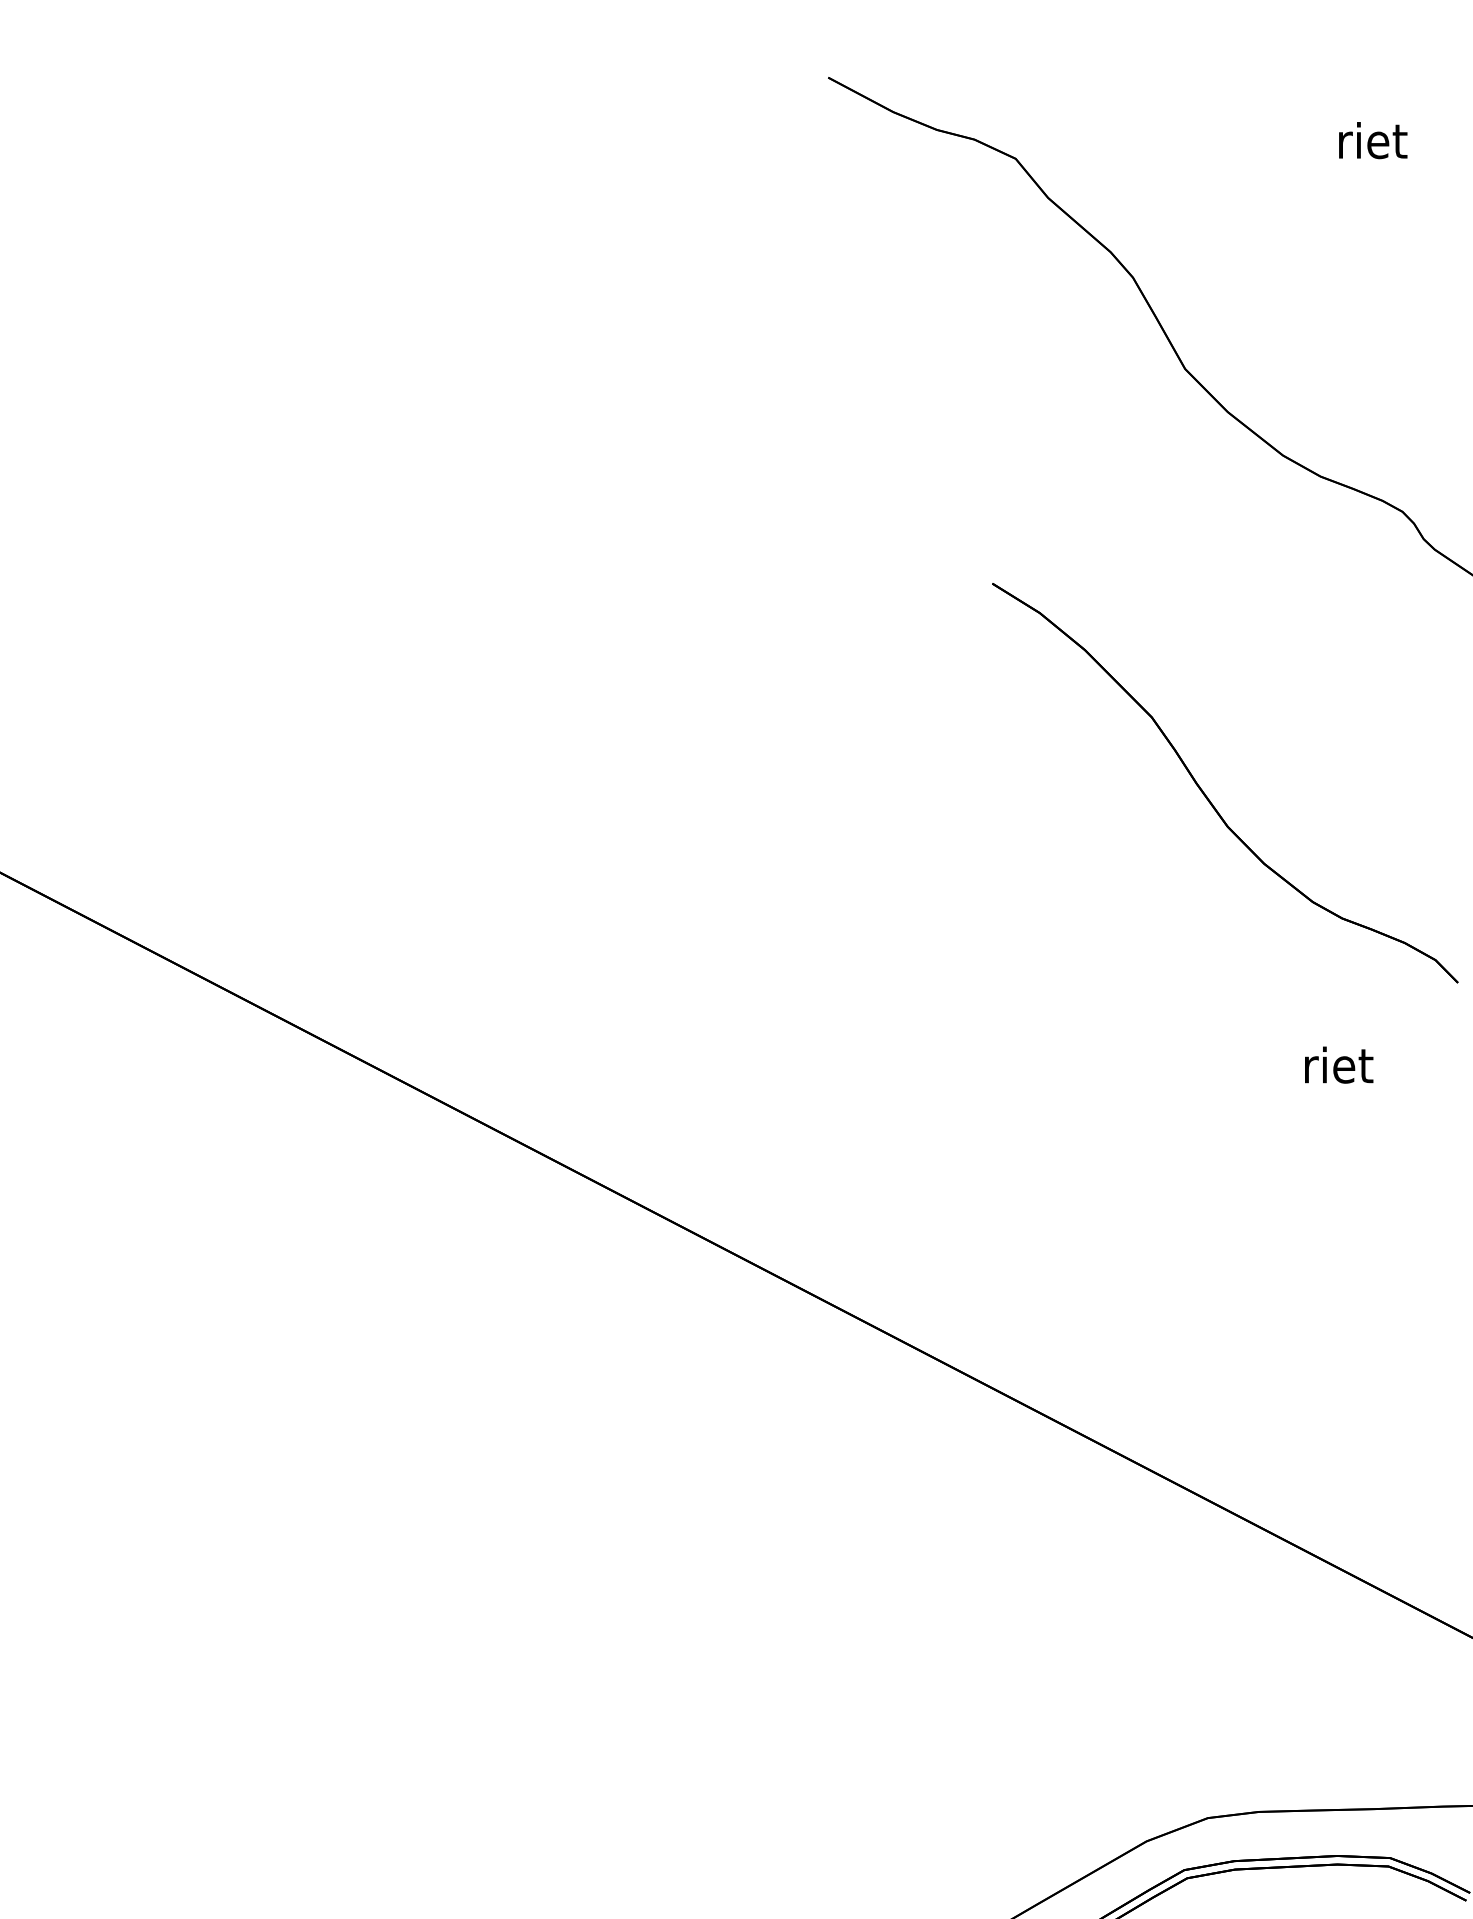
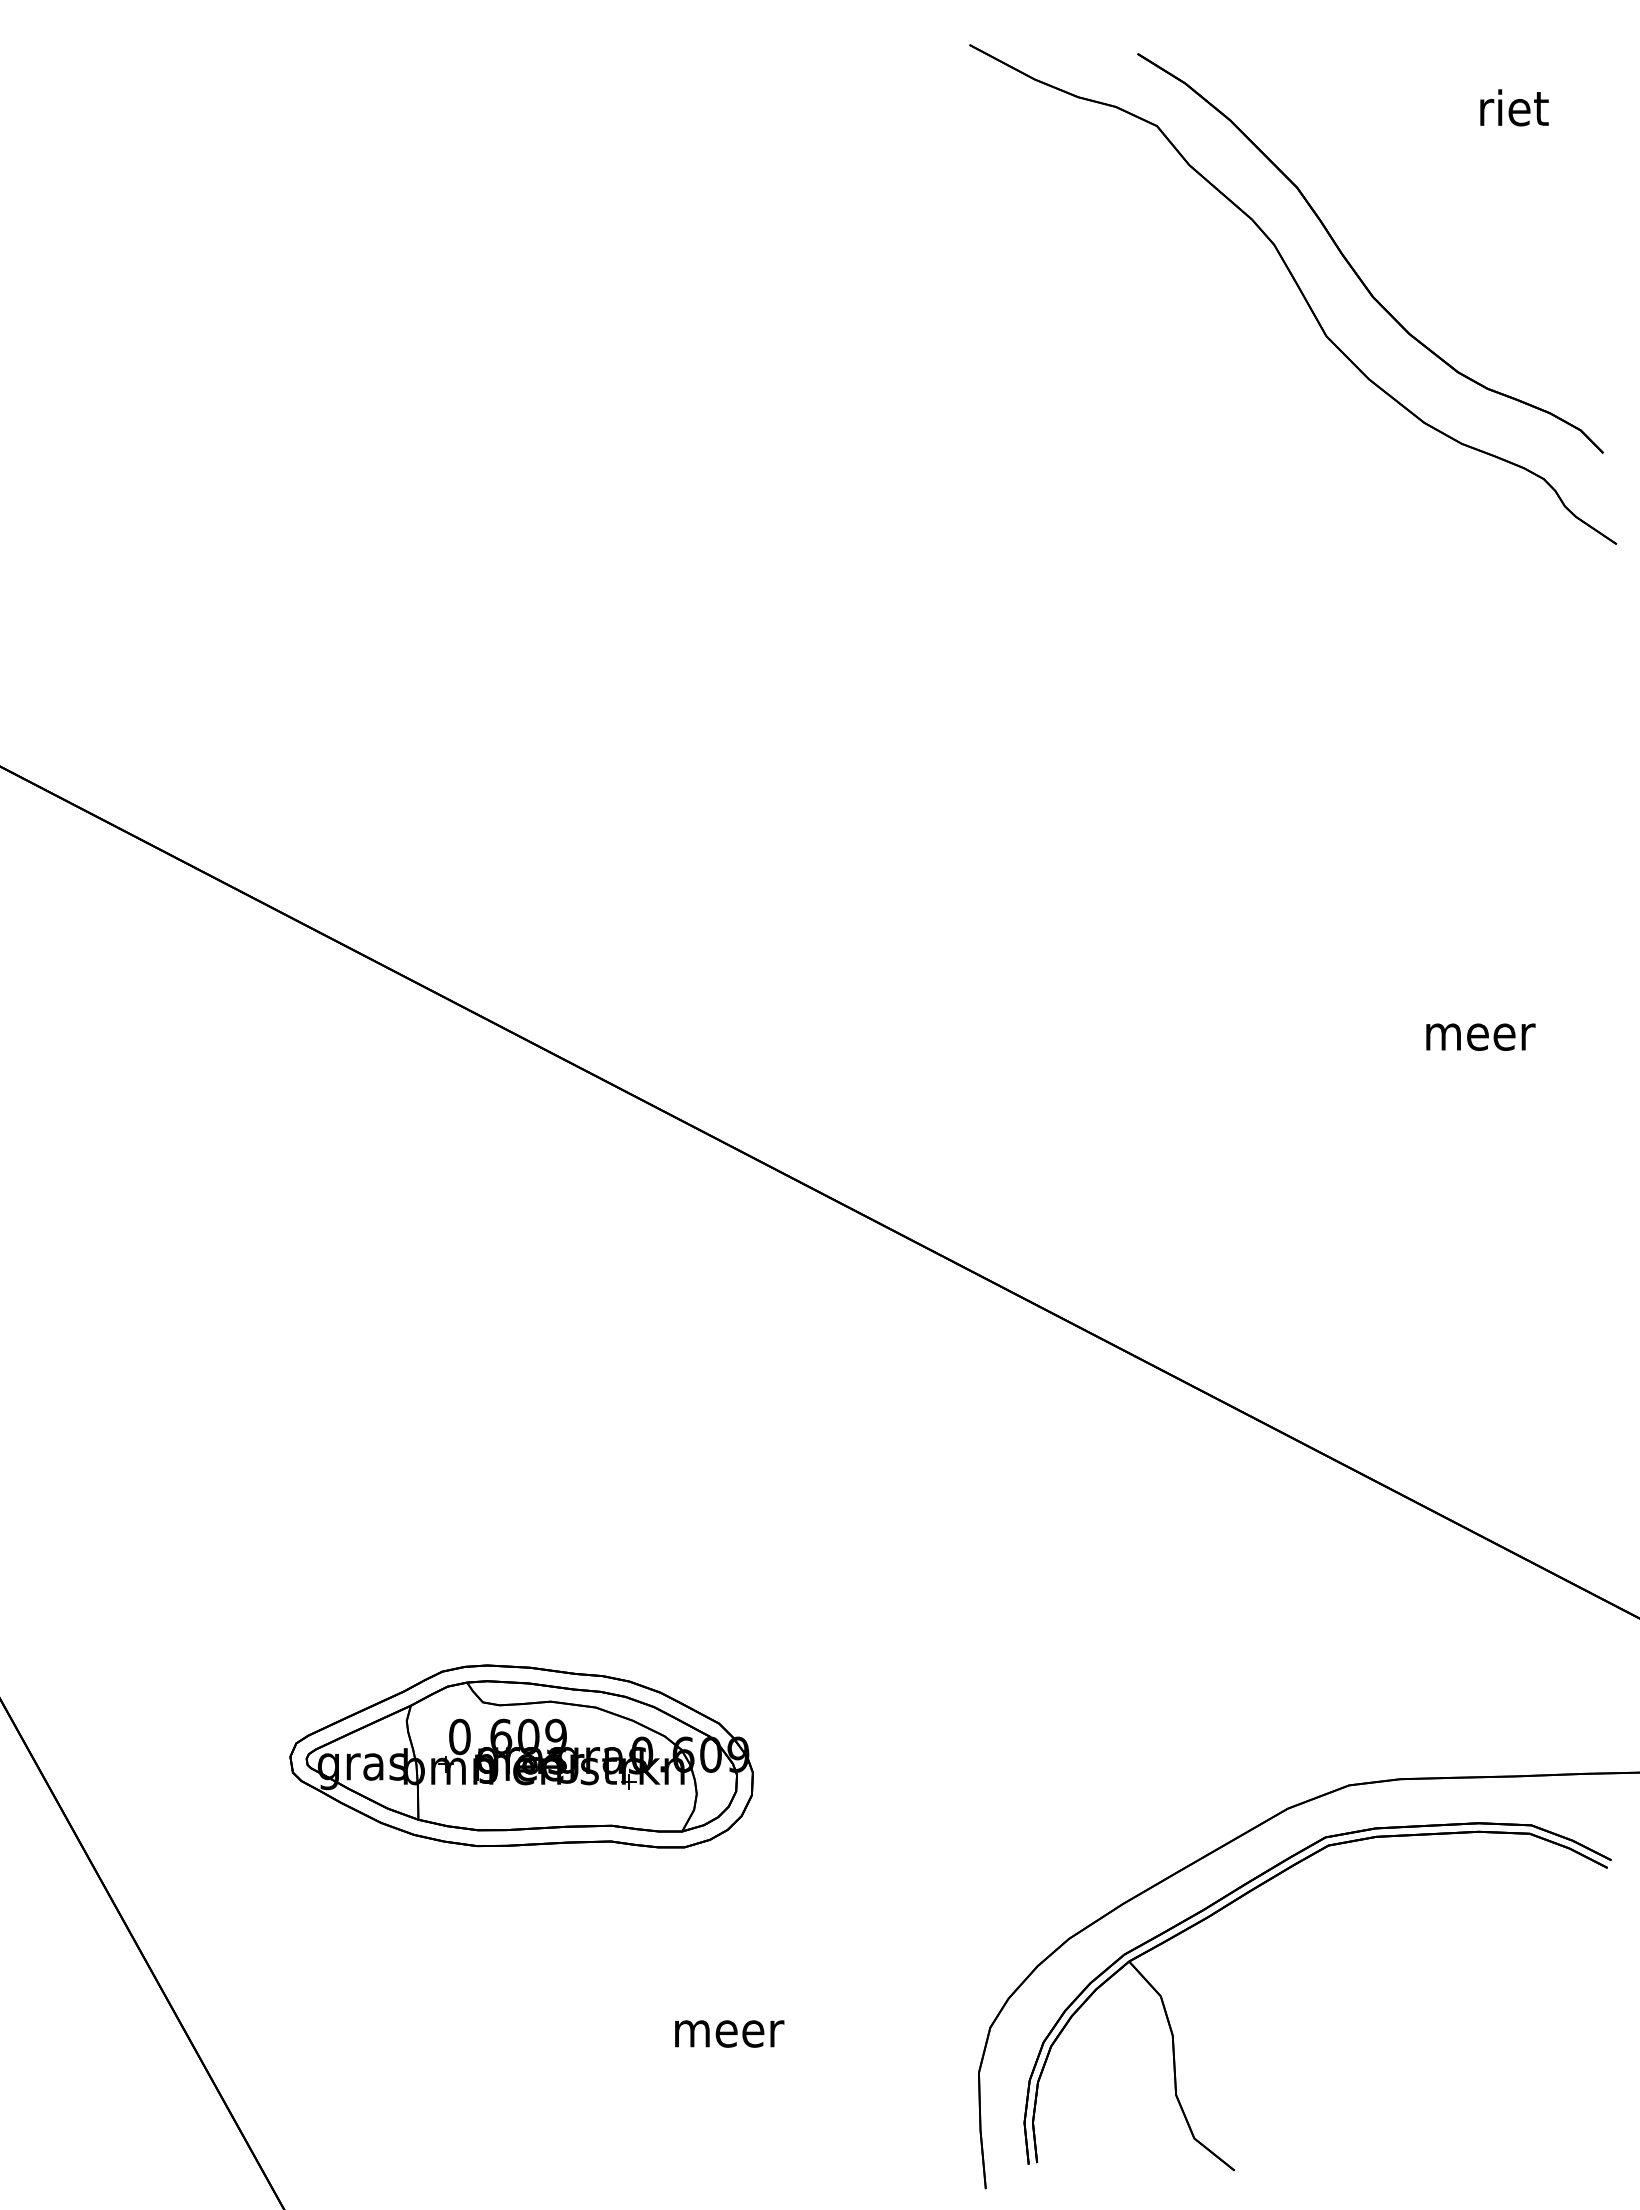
part: (1208, 797) -> (1353, 267), moved
text: (1339, 1064) -> (1480, 1031), riet -> meer
part: (380, 1789) -> (521, 1756), added

